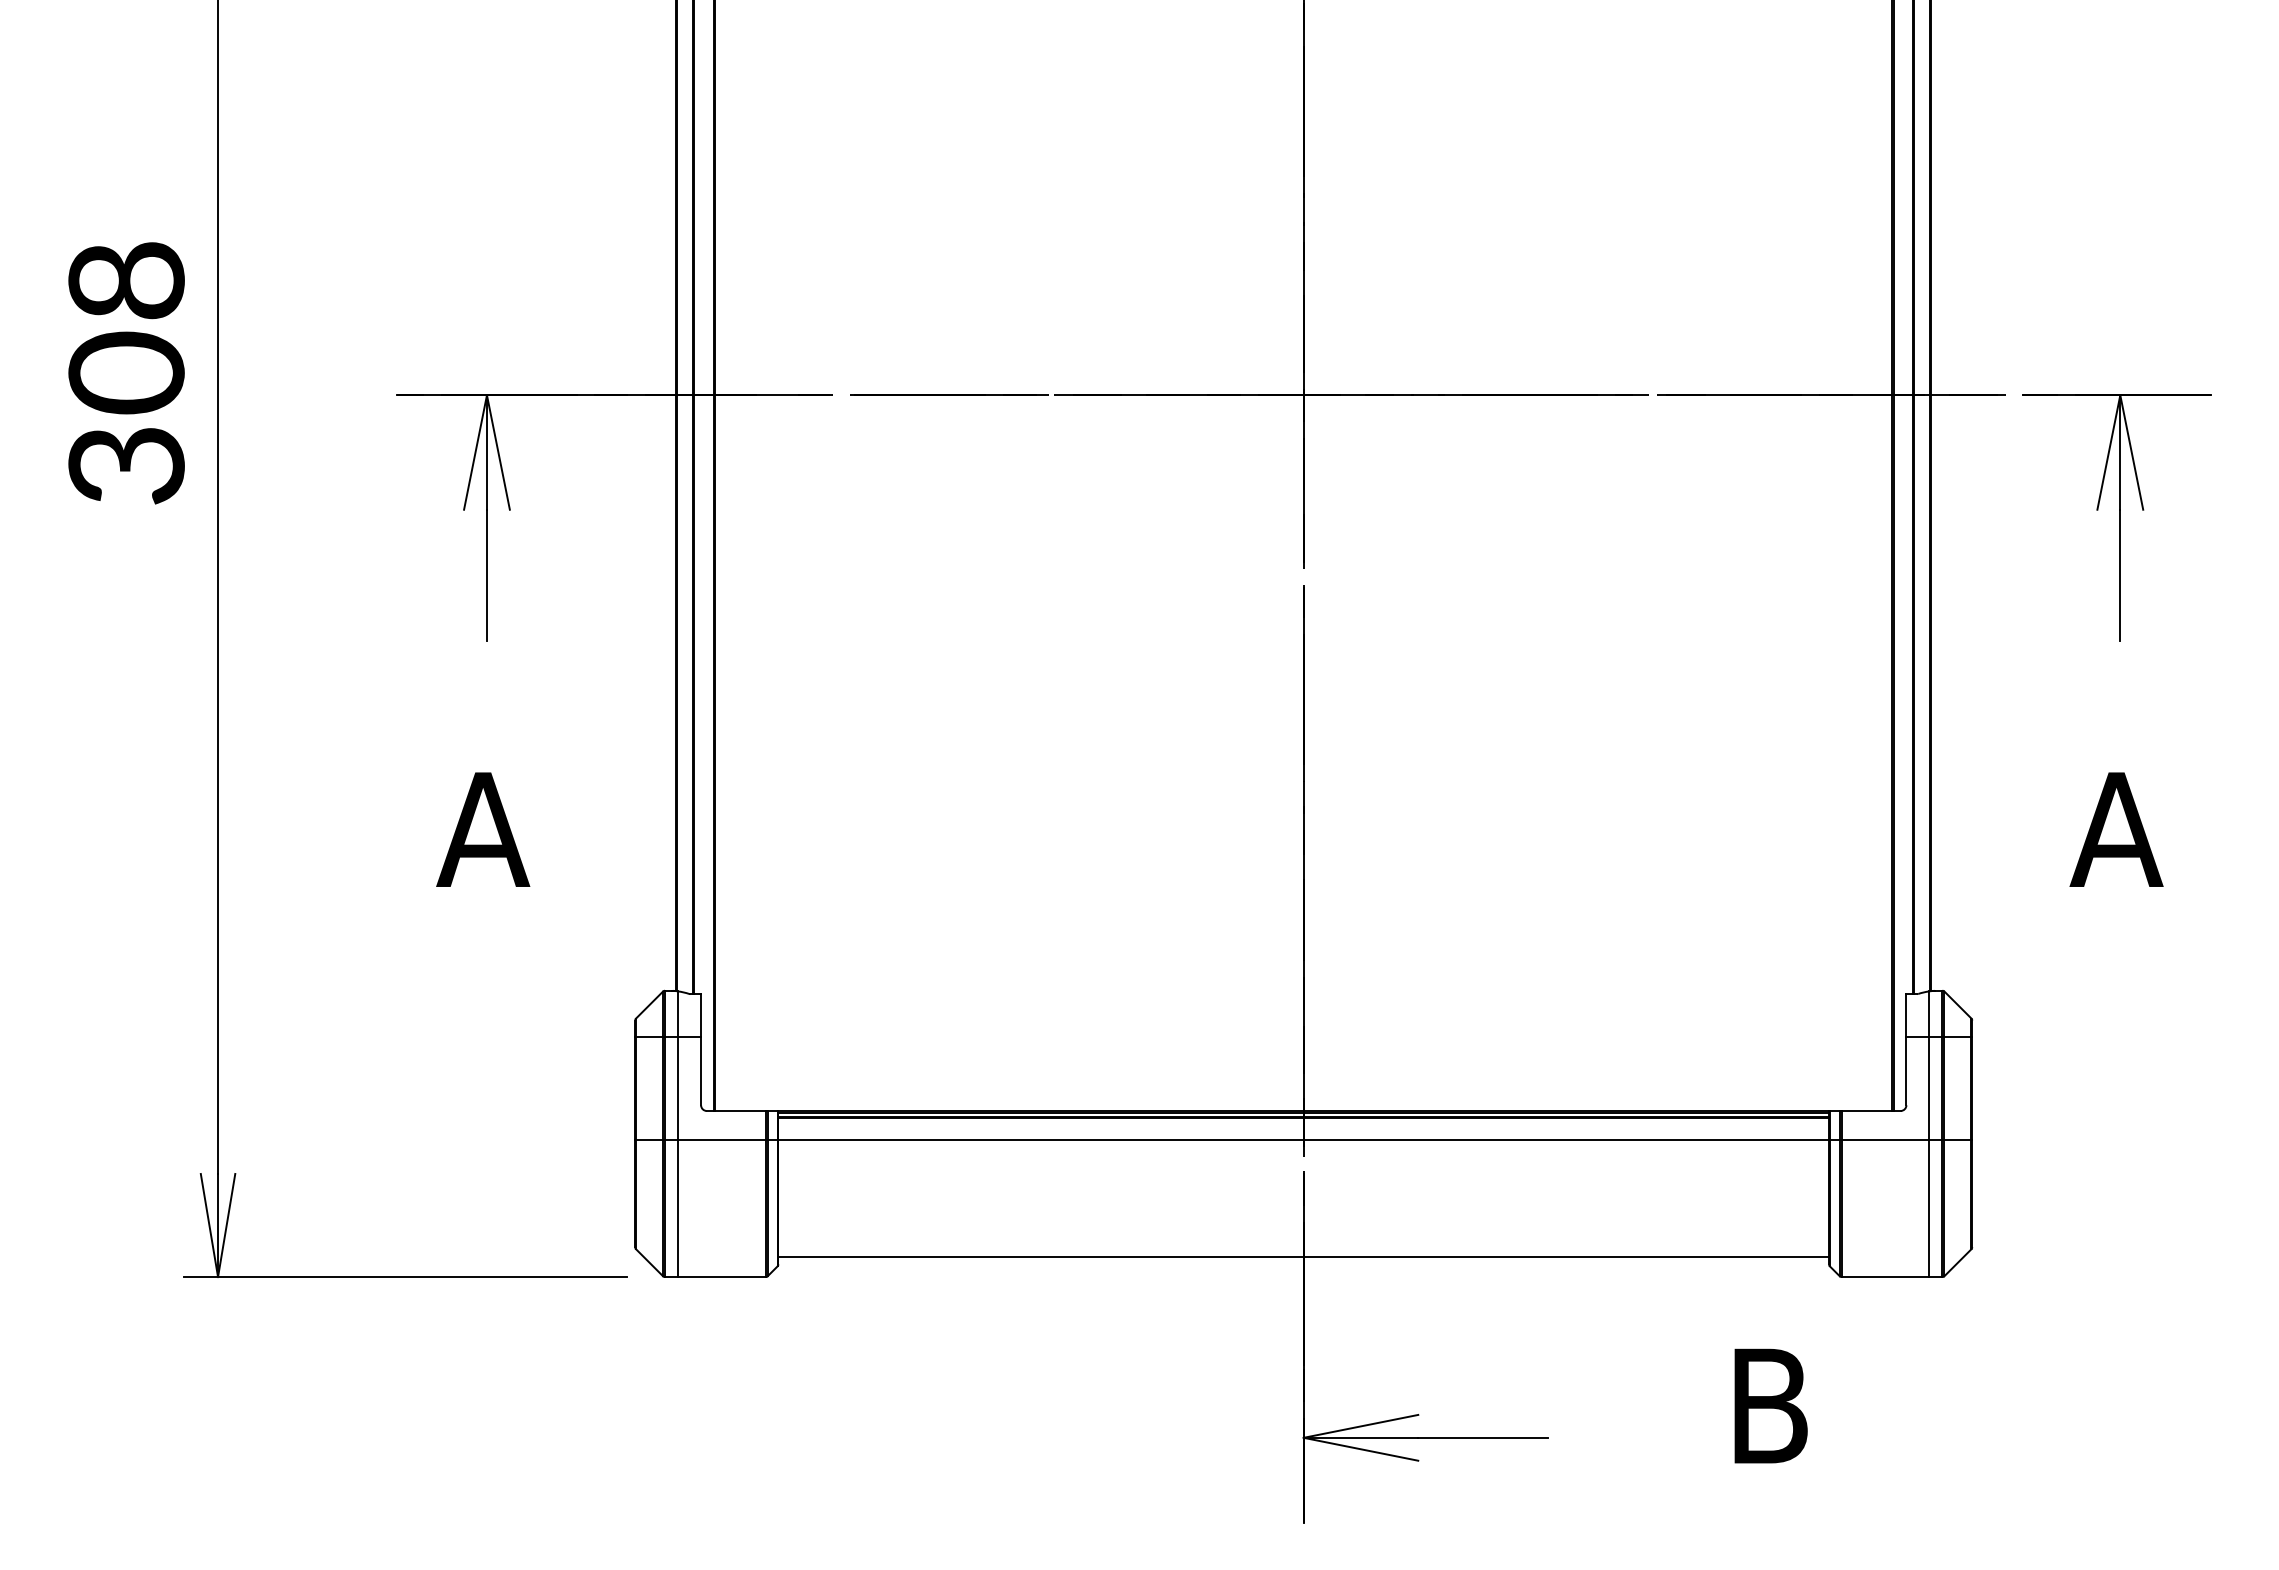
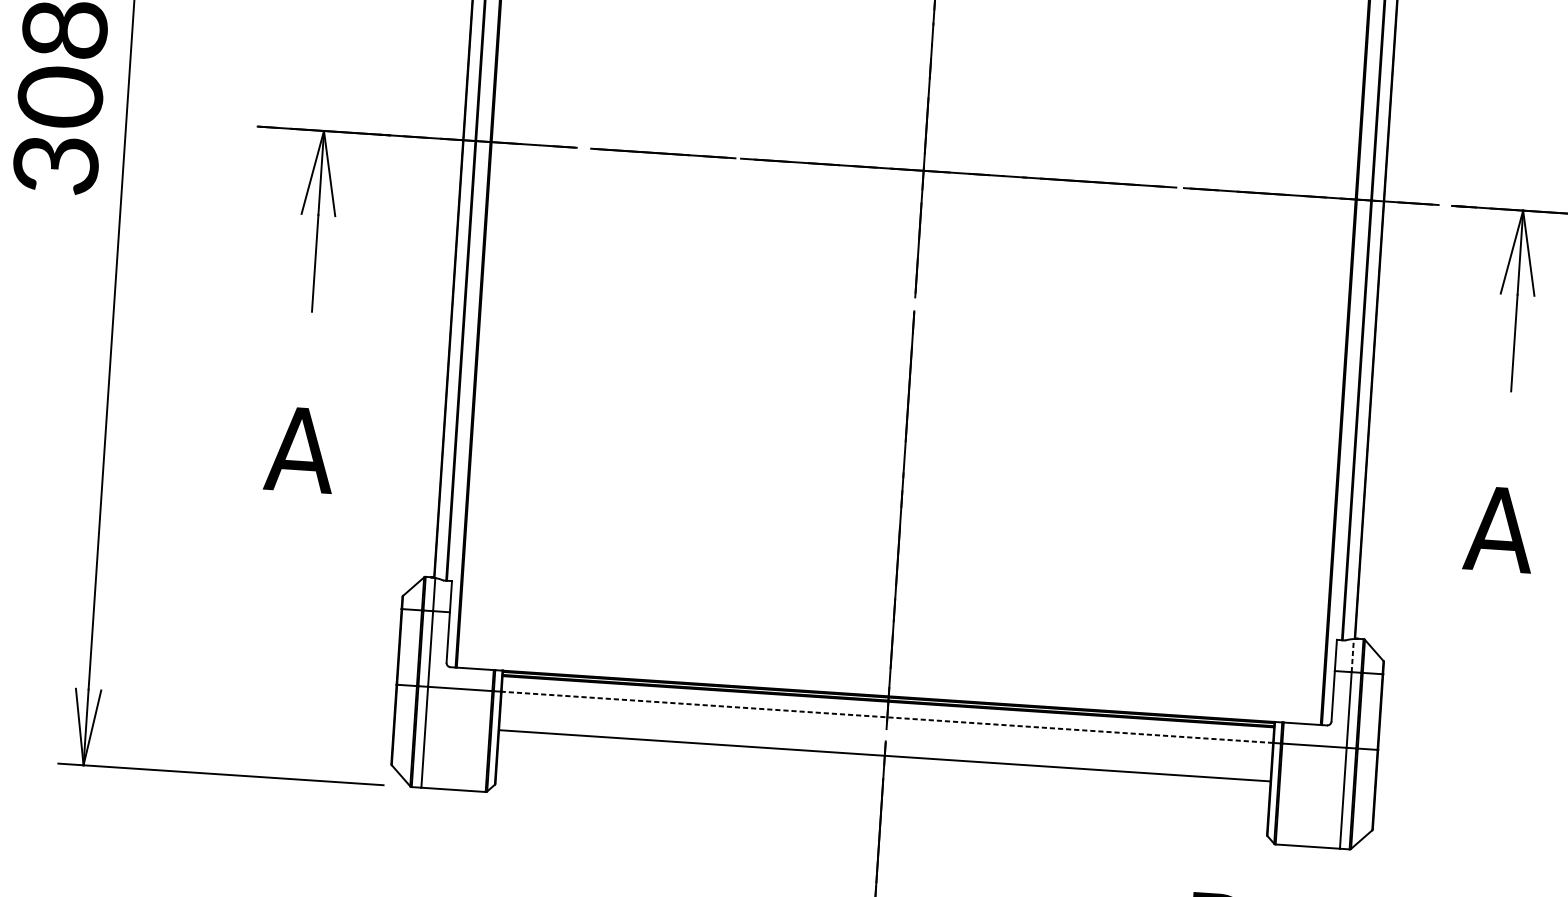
line: (1929, 1013) -> (1352, 655), solid -> dashed
line: (1303, 1139) -> (887, 717), solid -> dashed
line: (1303, 1257) -> (884, 756), moved

